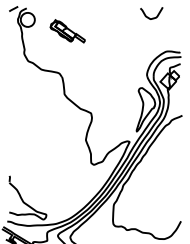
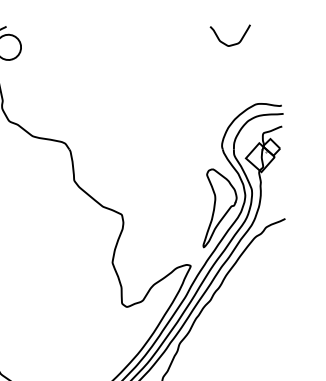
part: (67, 31) -> (79, 68), removed

